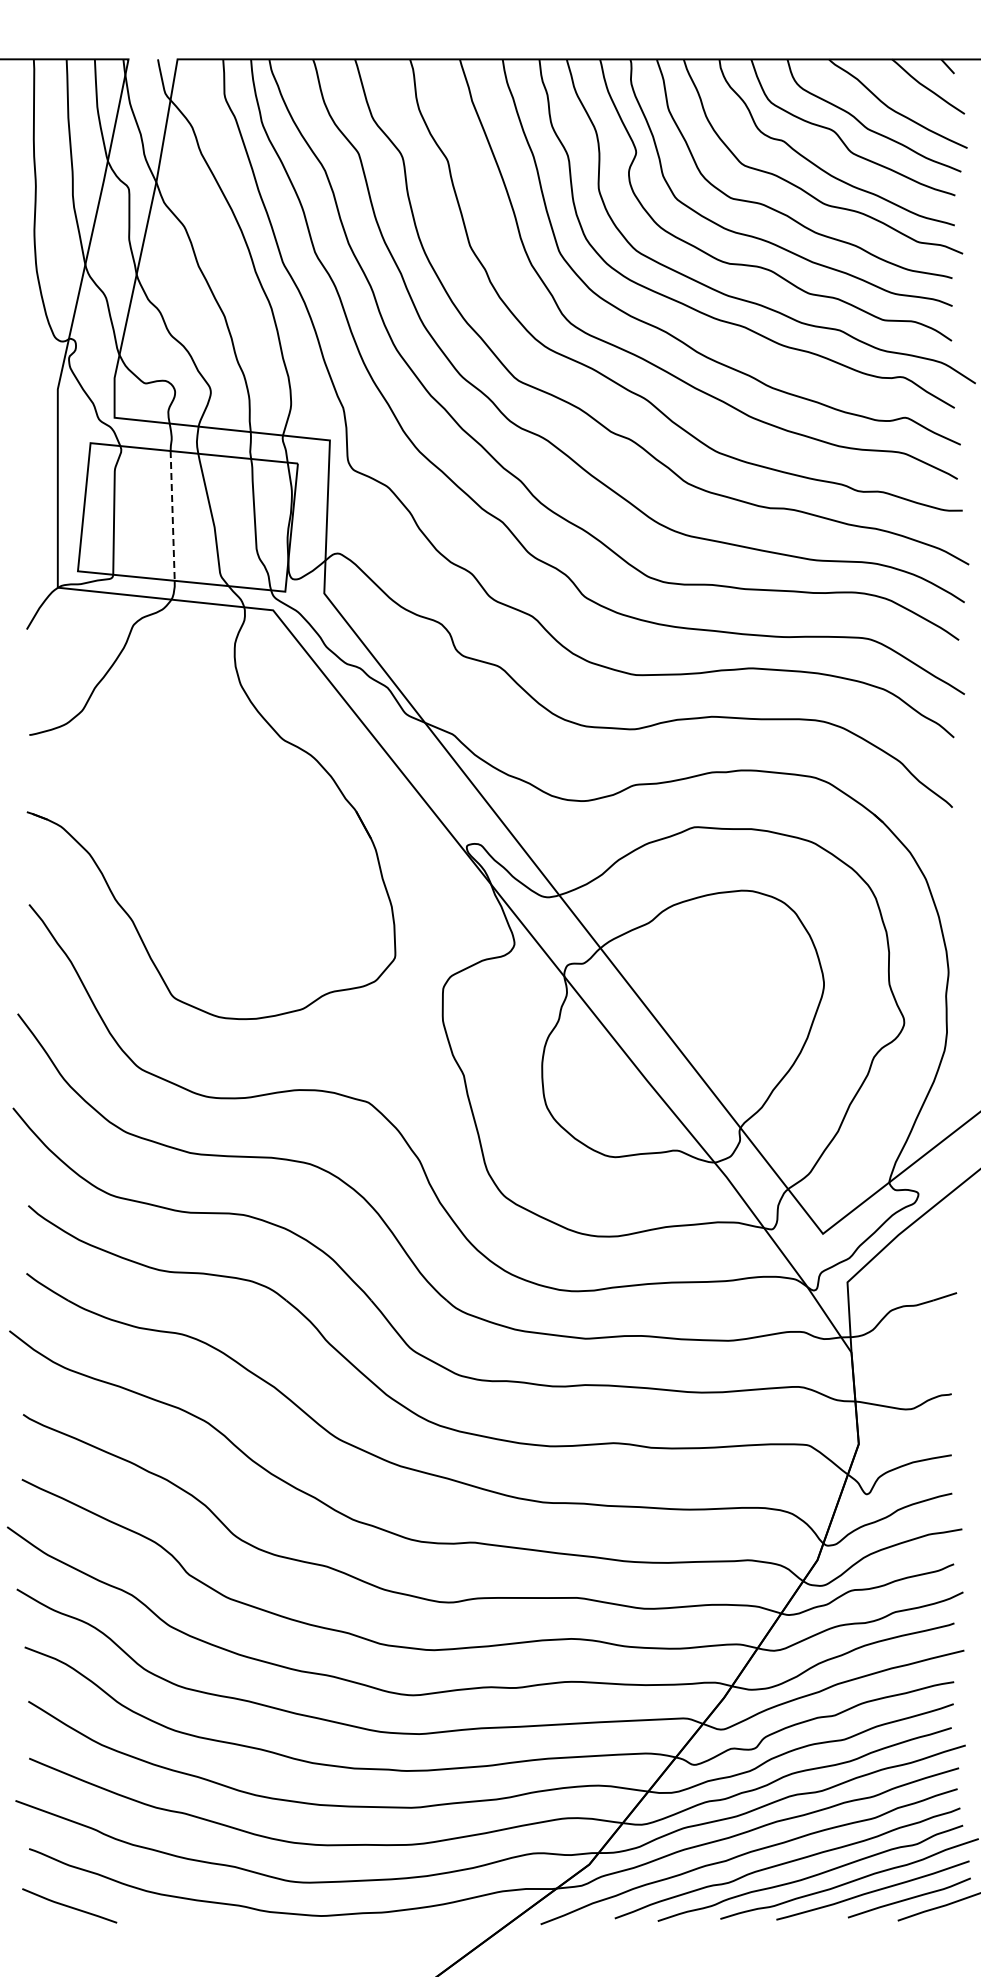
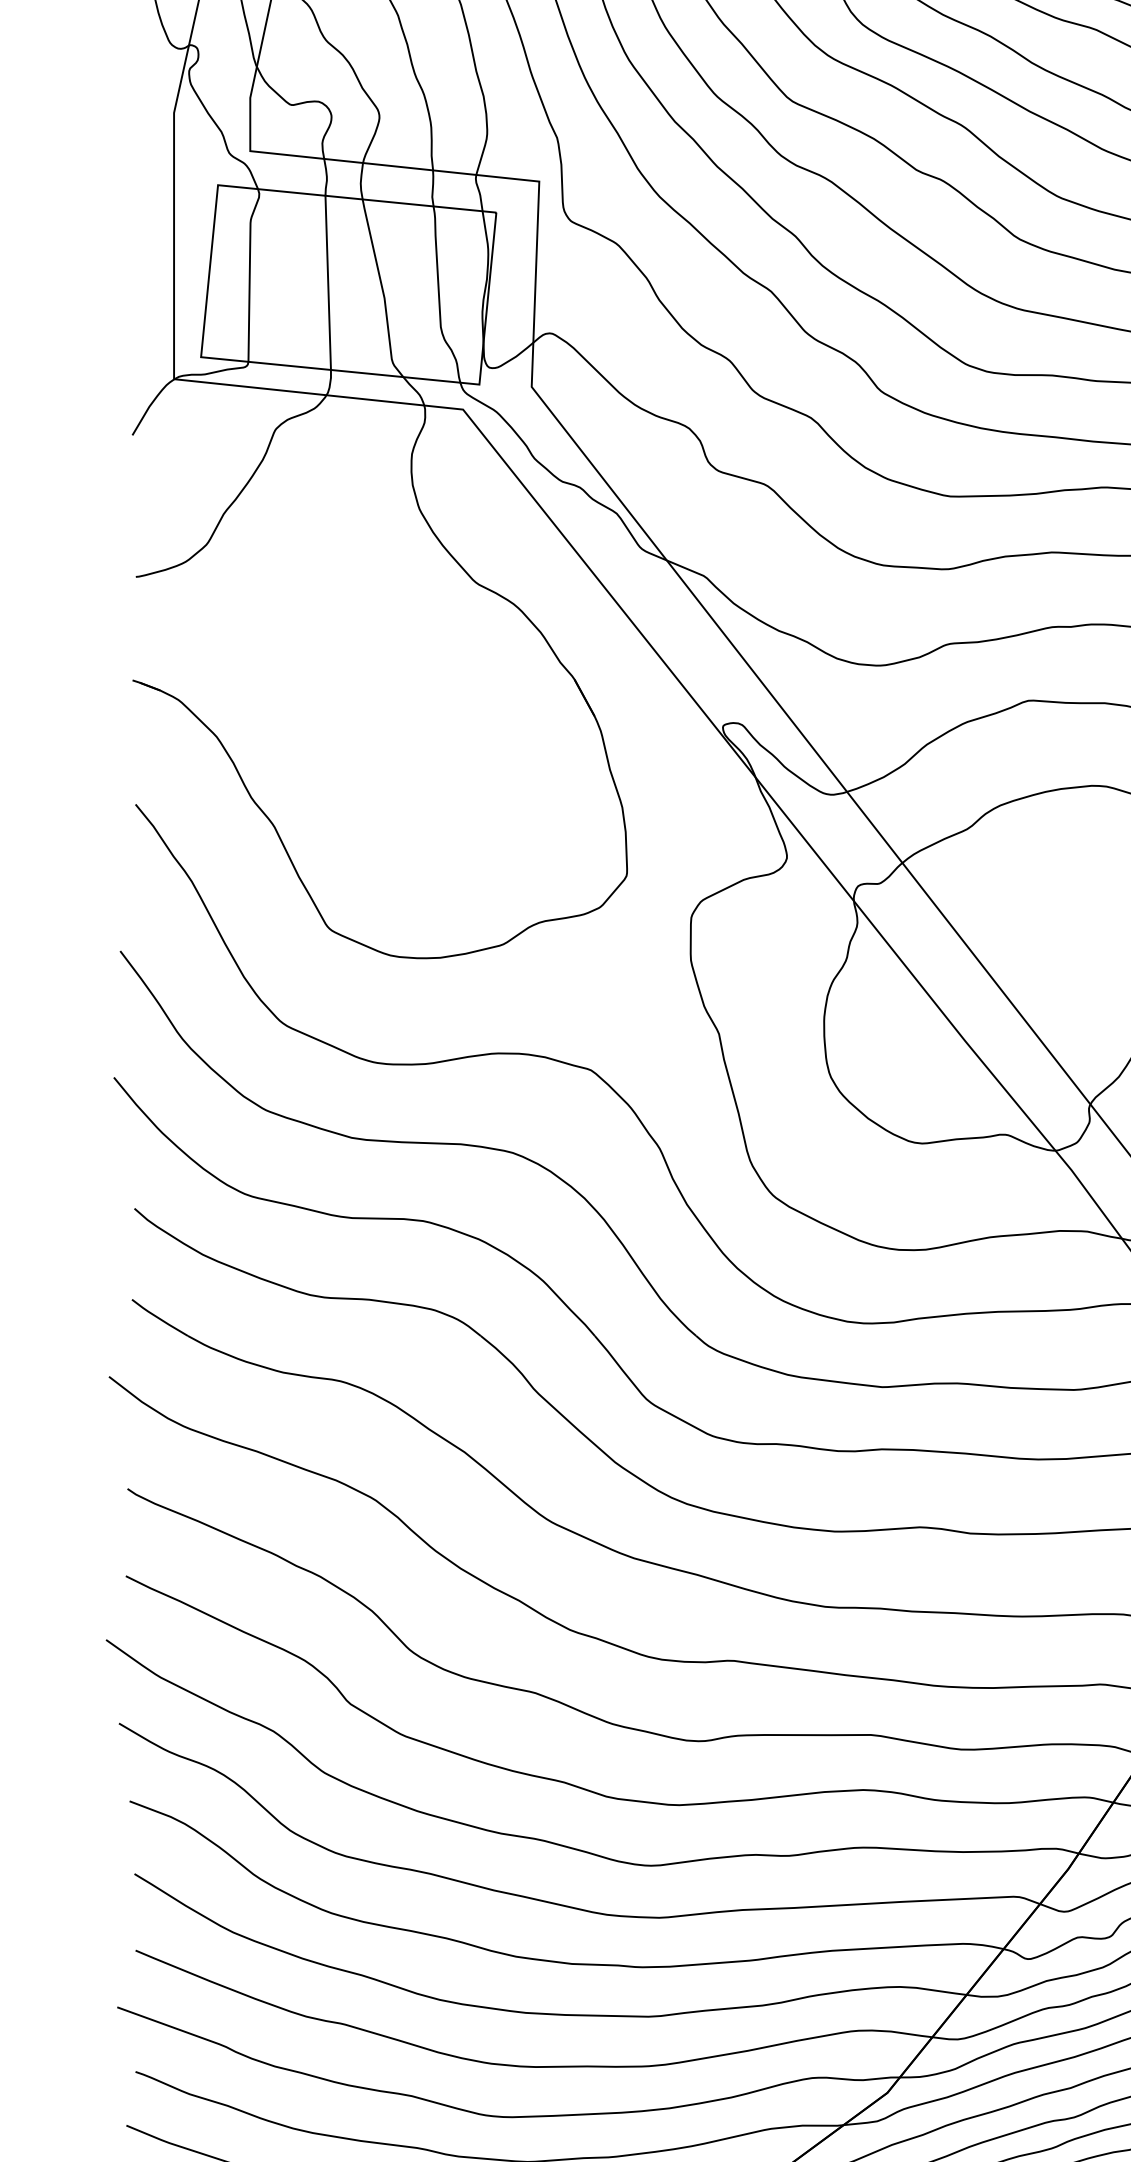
line: (172, 515) -> (327, 282), dashed -> solid

